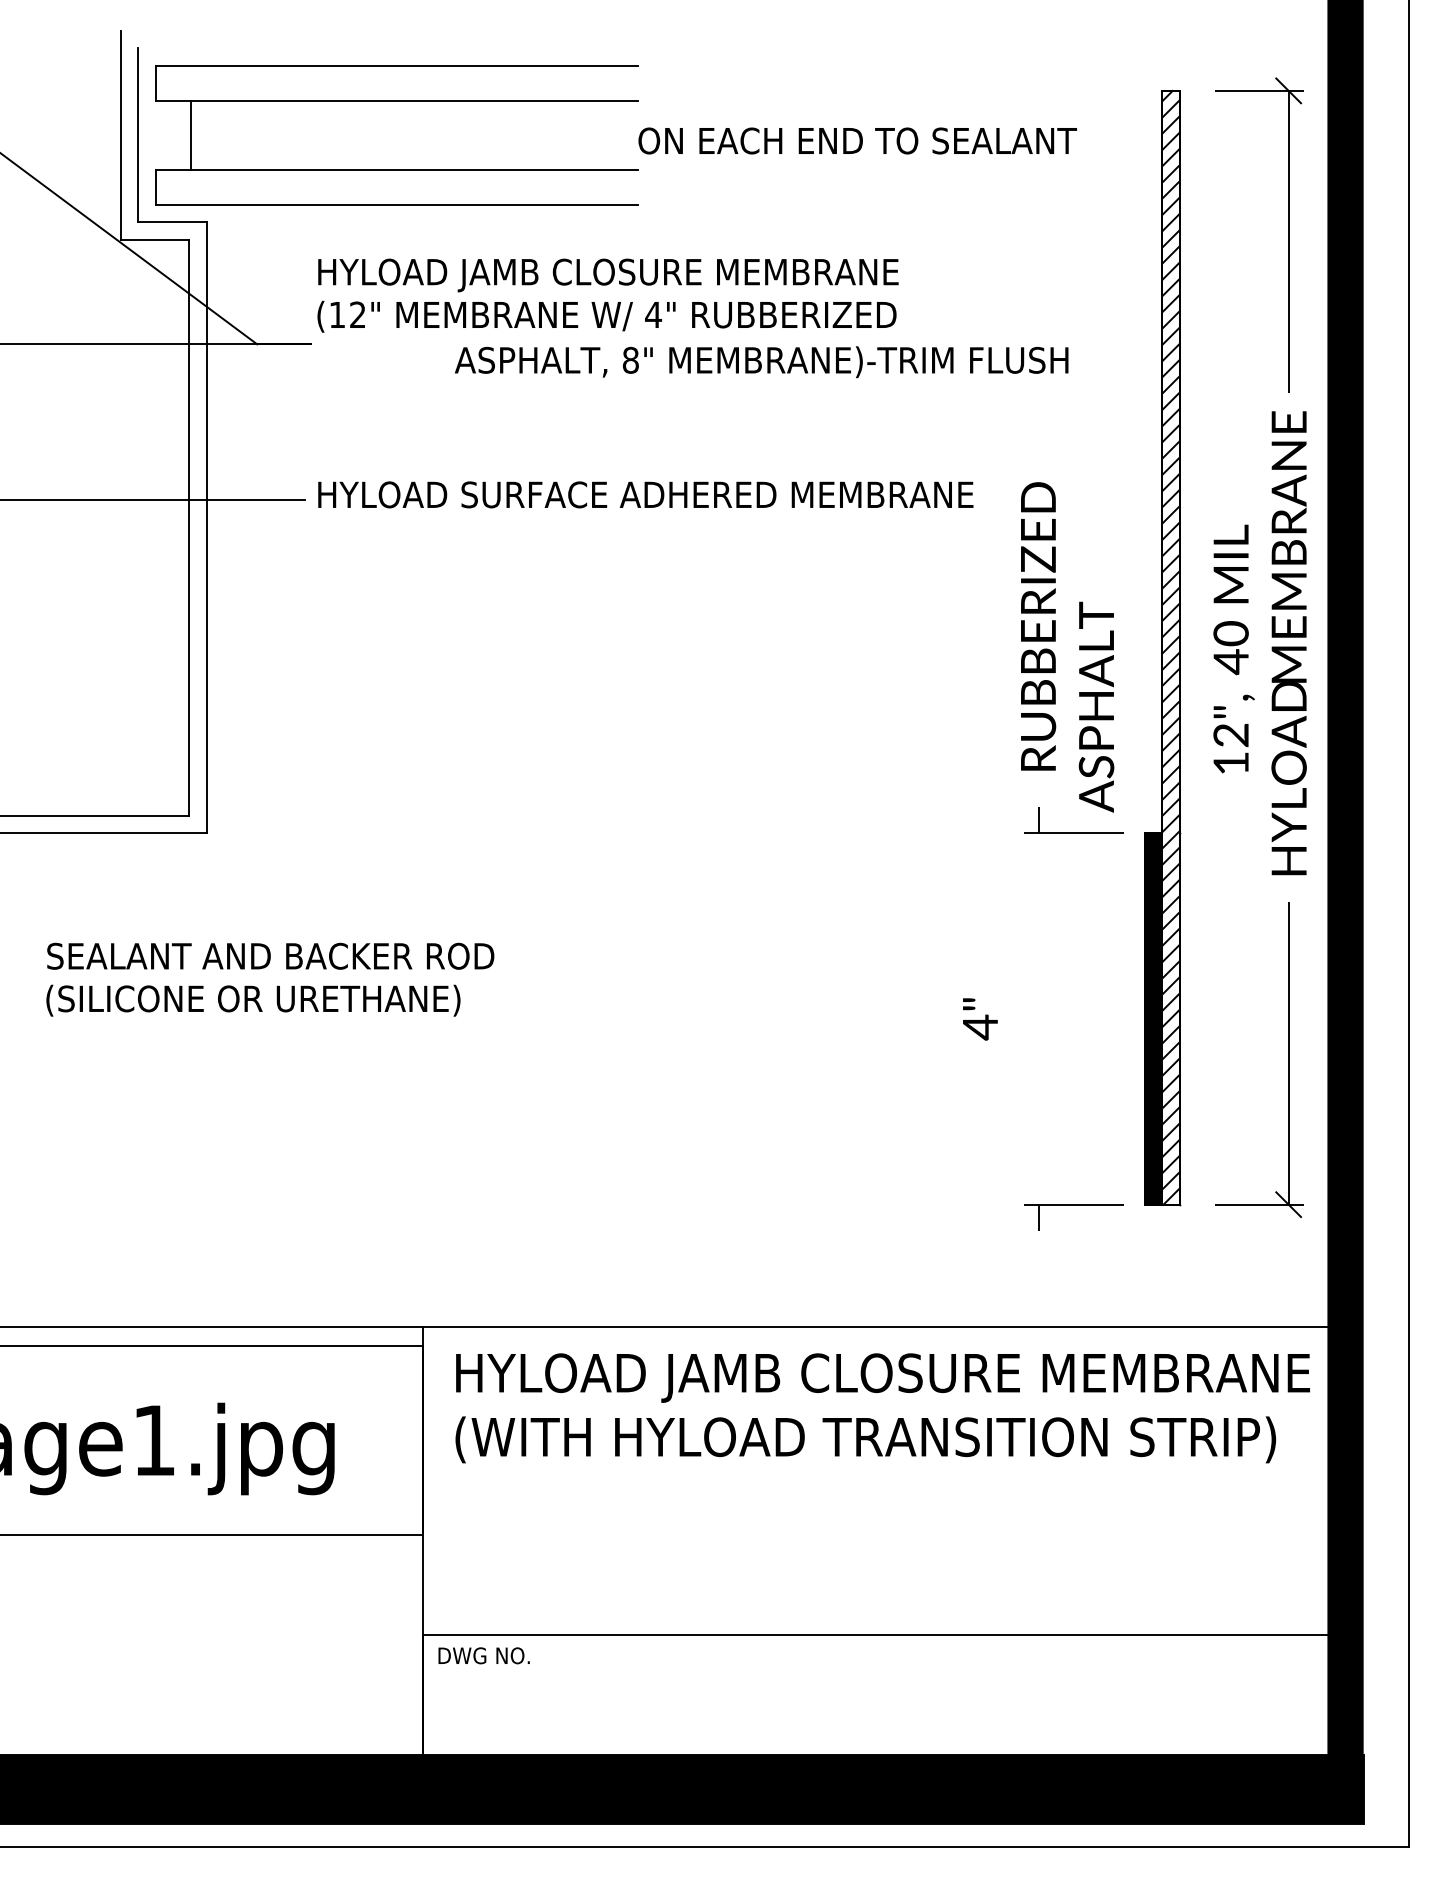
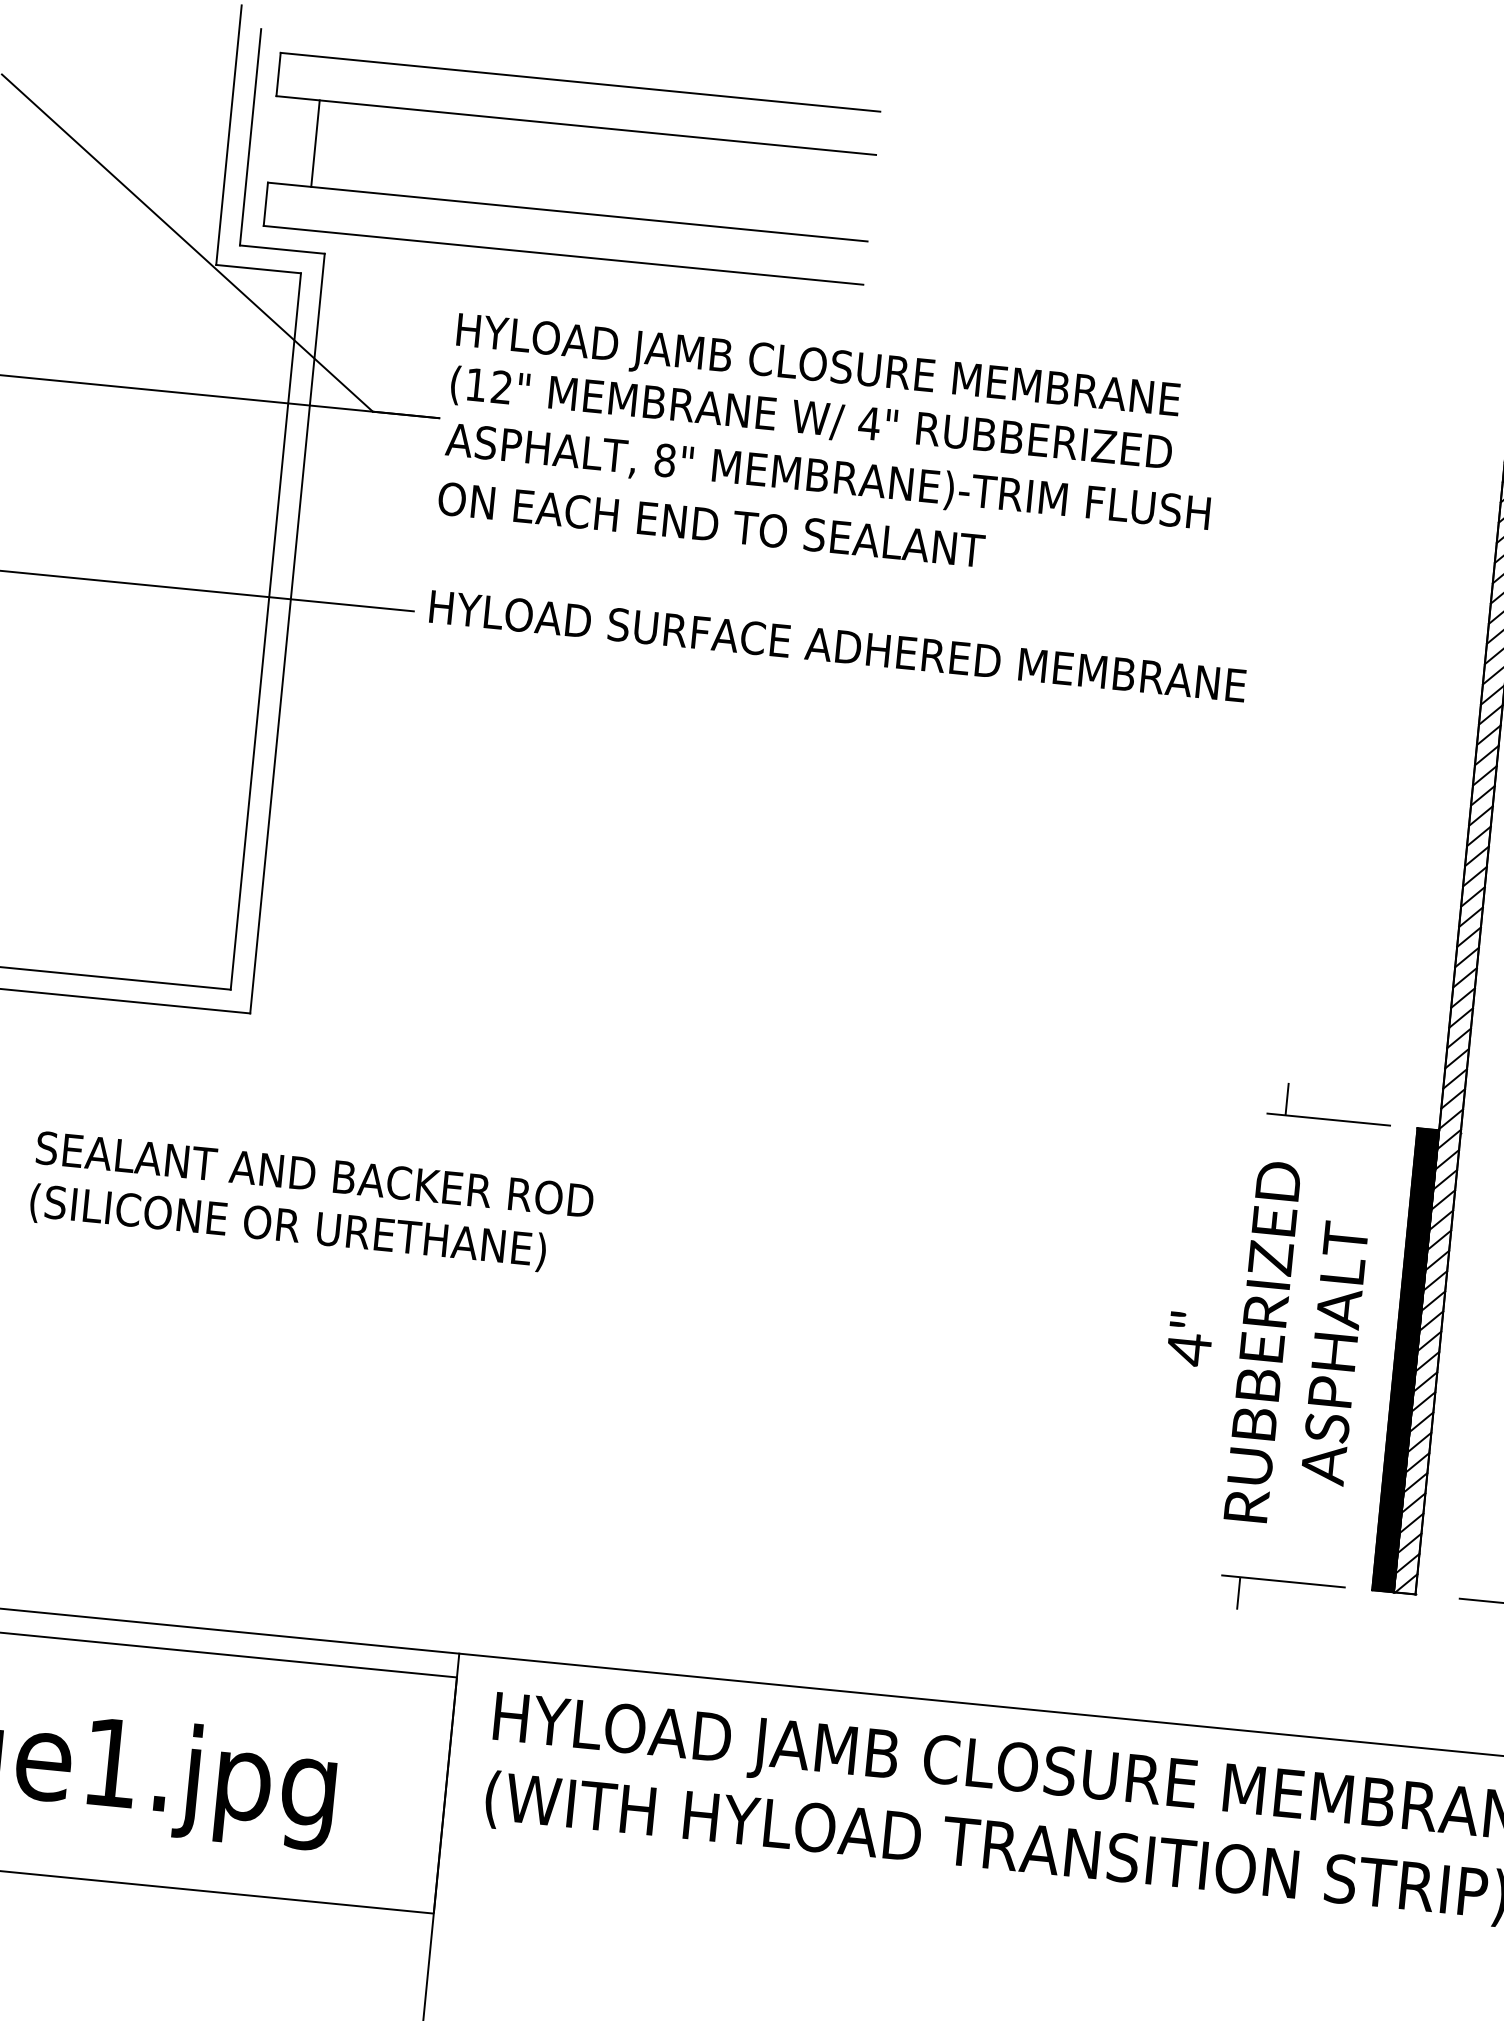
text: (857, 140) -> (711, 524), moved
text: (761, 362) -> (827, 479), moved
text: (1038, 626) -> (1262, 1341), moved
text: (1096, 706) -> (1334, 1352), moved

